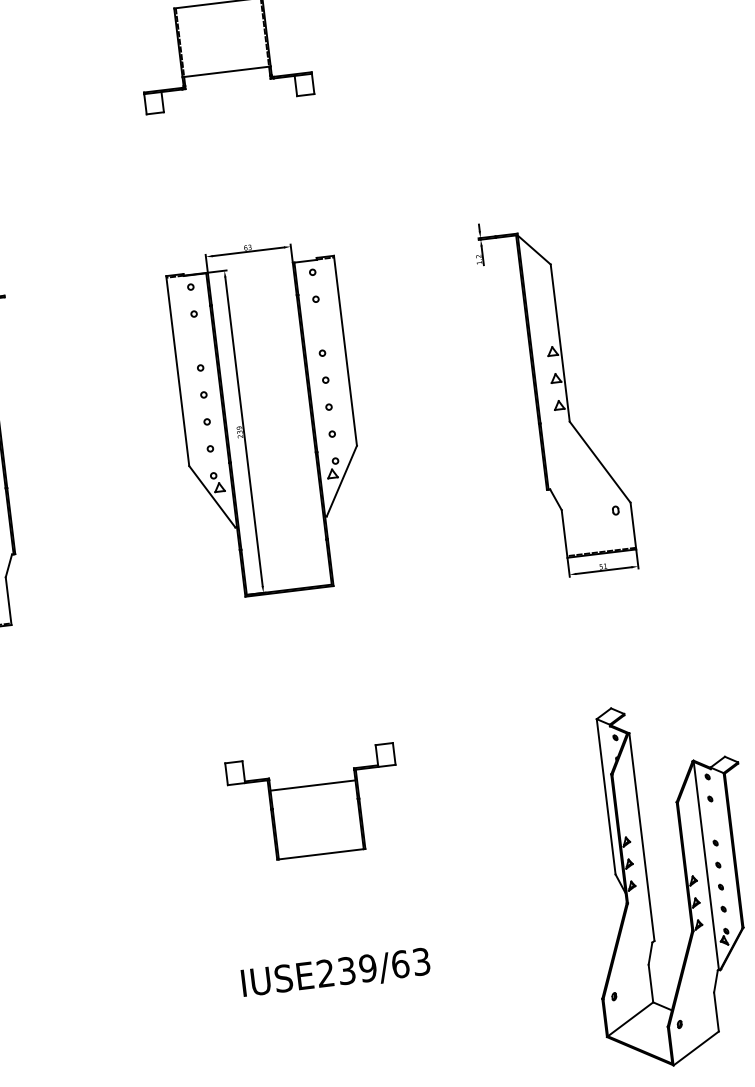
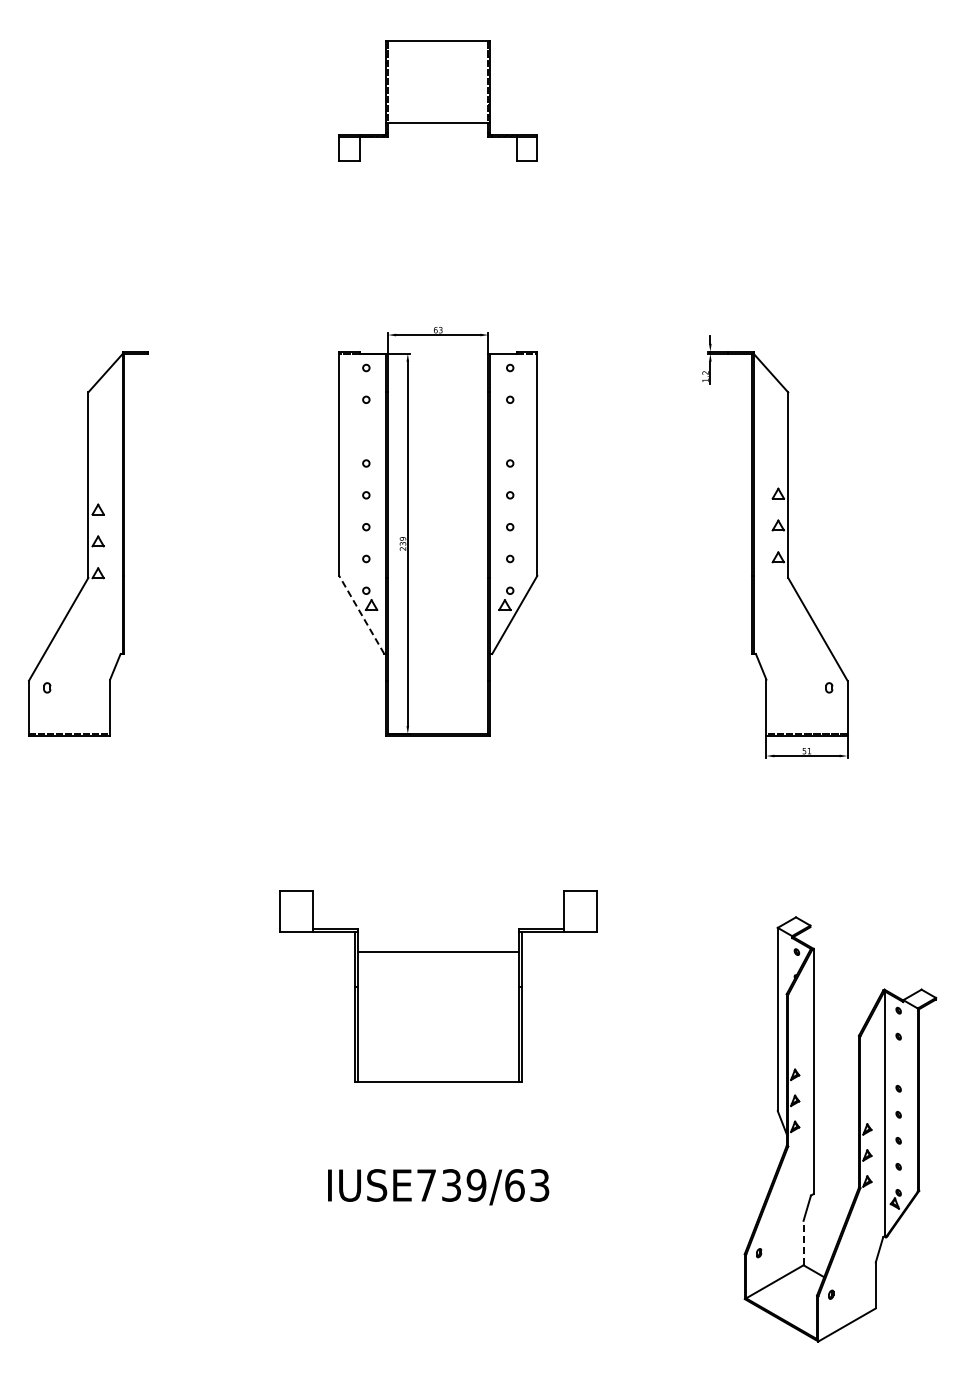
line: (212, 496) -> (361, 614), solid -> dashed
part: (314, 803) -> (437, 986), size x1.6
text: (325, 973) -> (426, 1185), IUSE239/63 -> IUSE739/63
line: (650, 983) -> (803, 1242), solid -> dashed

